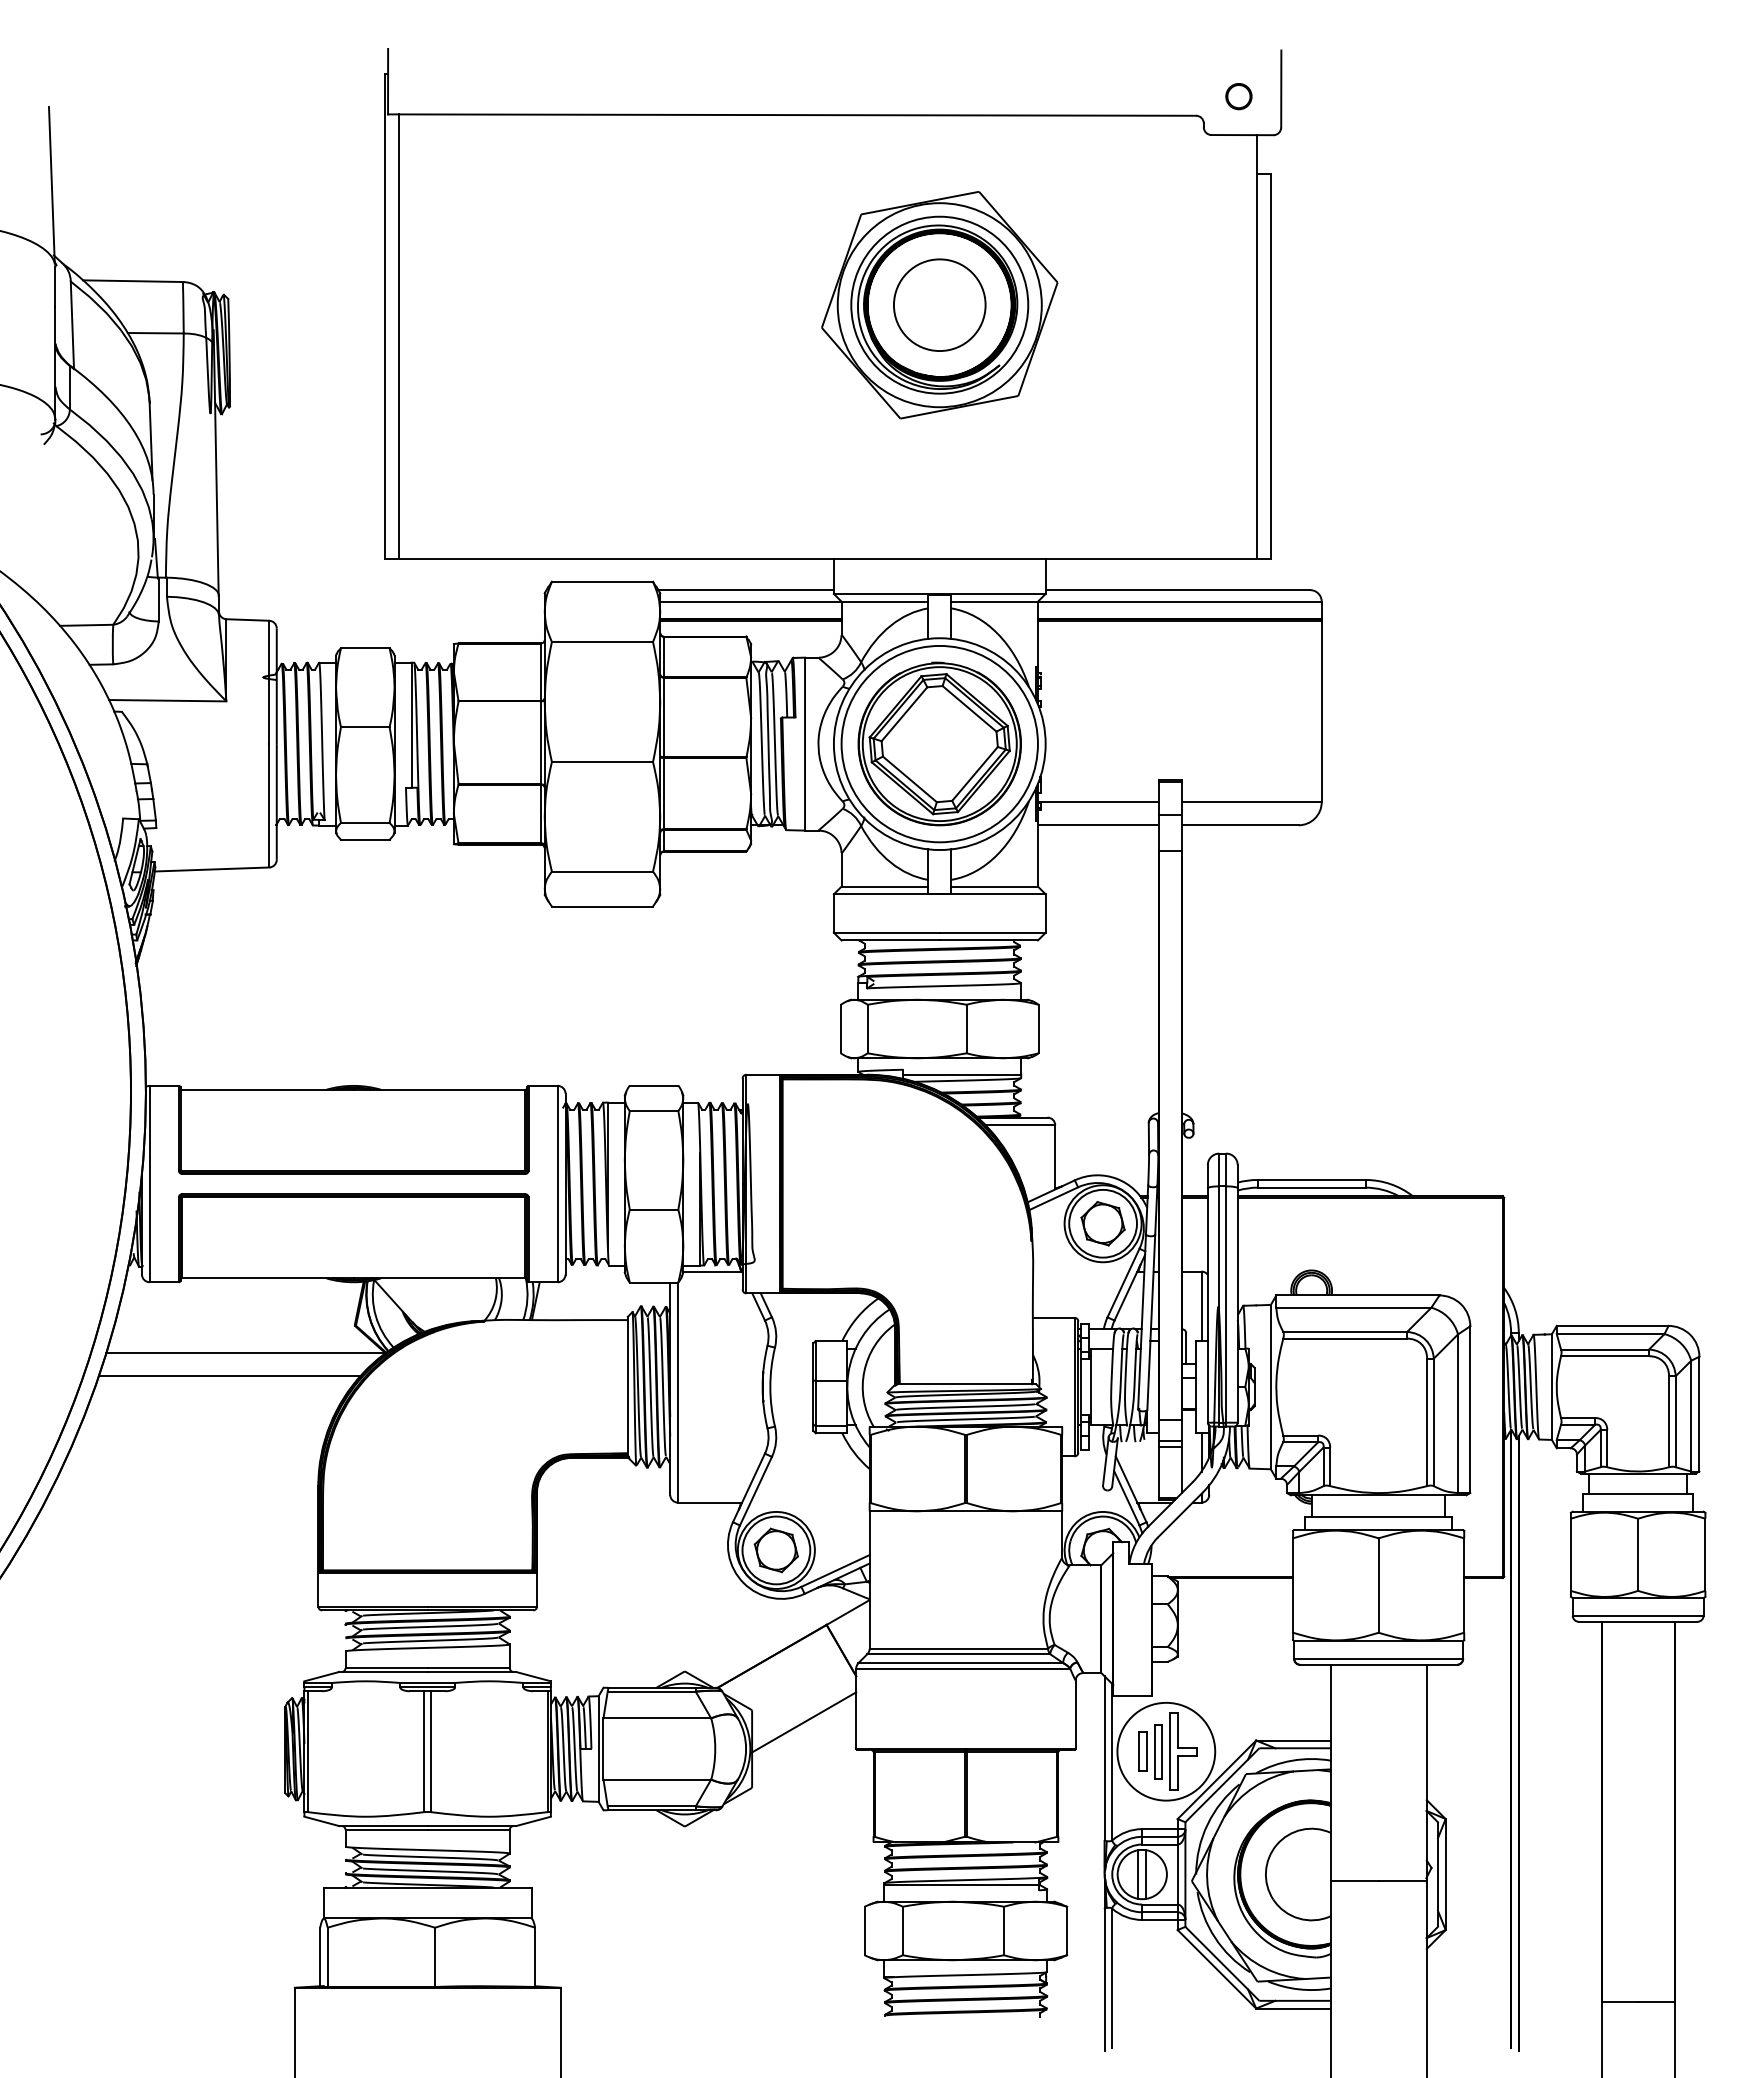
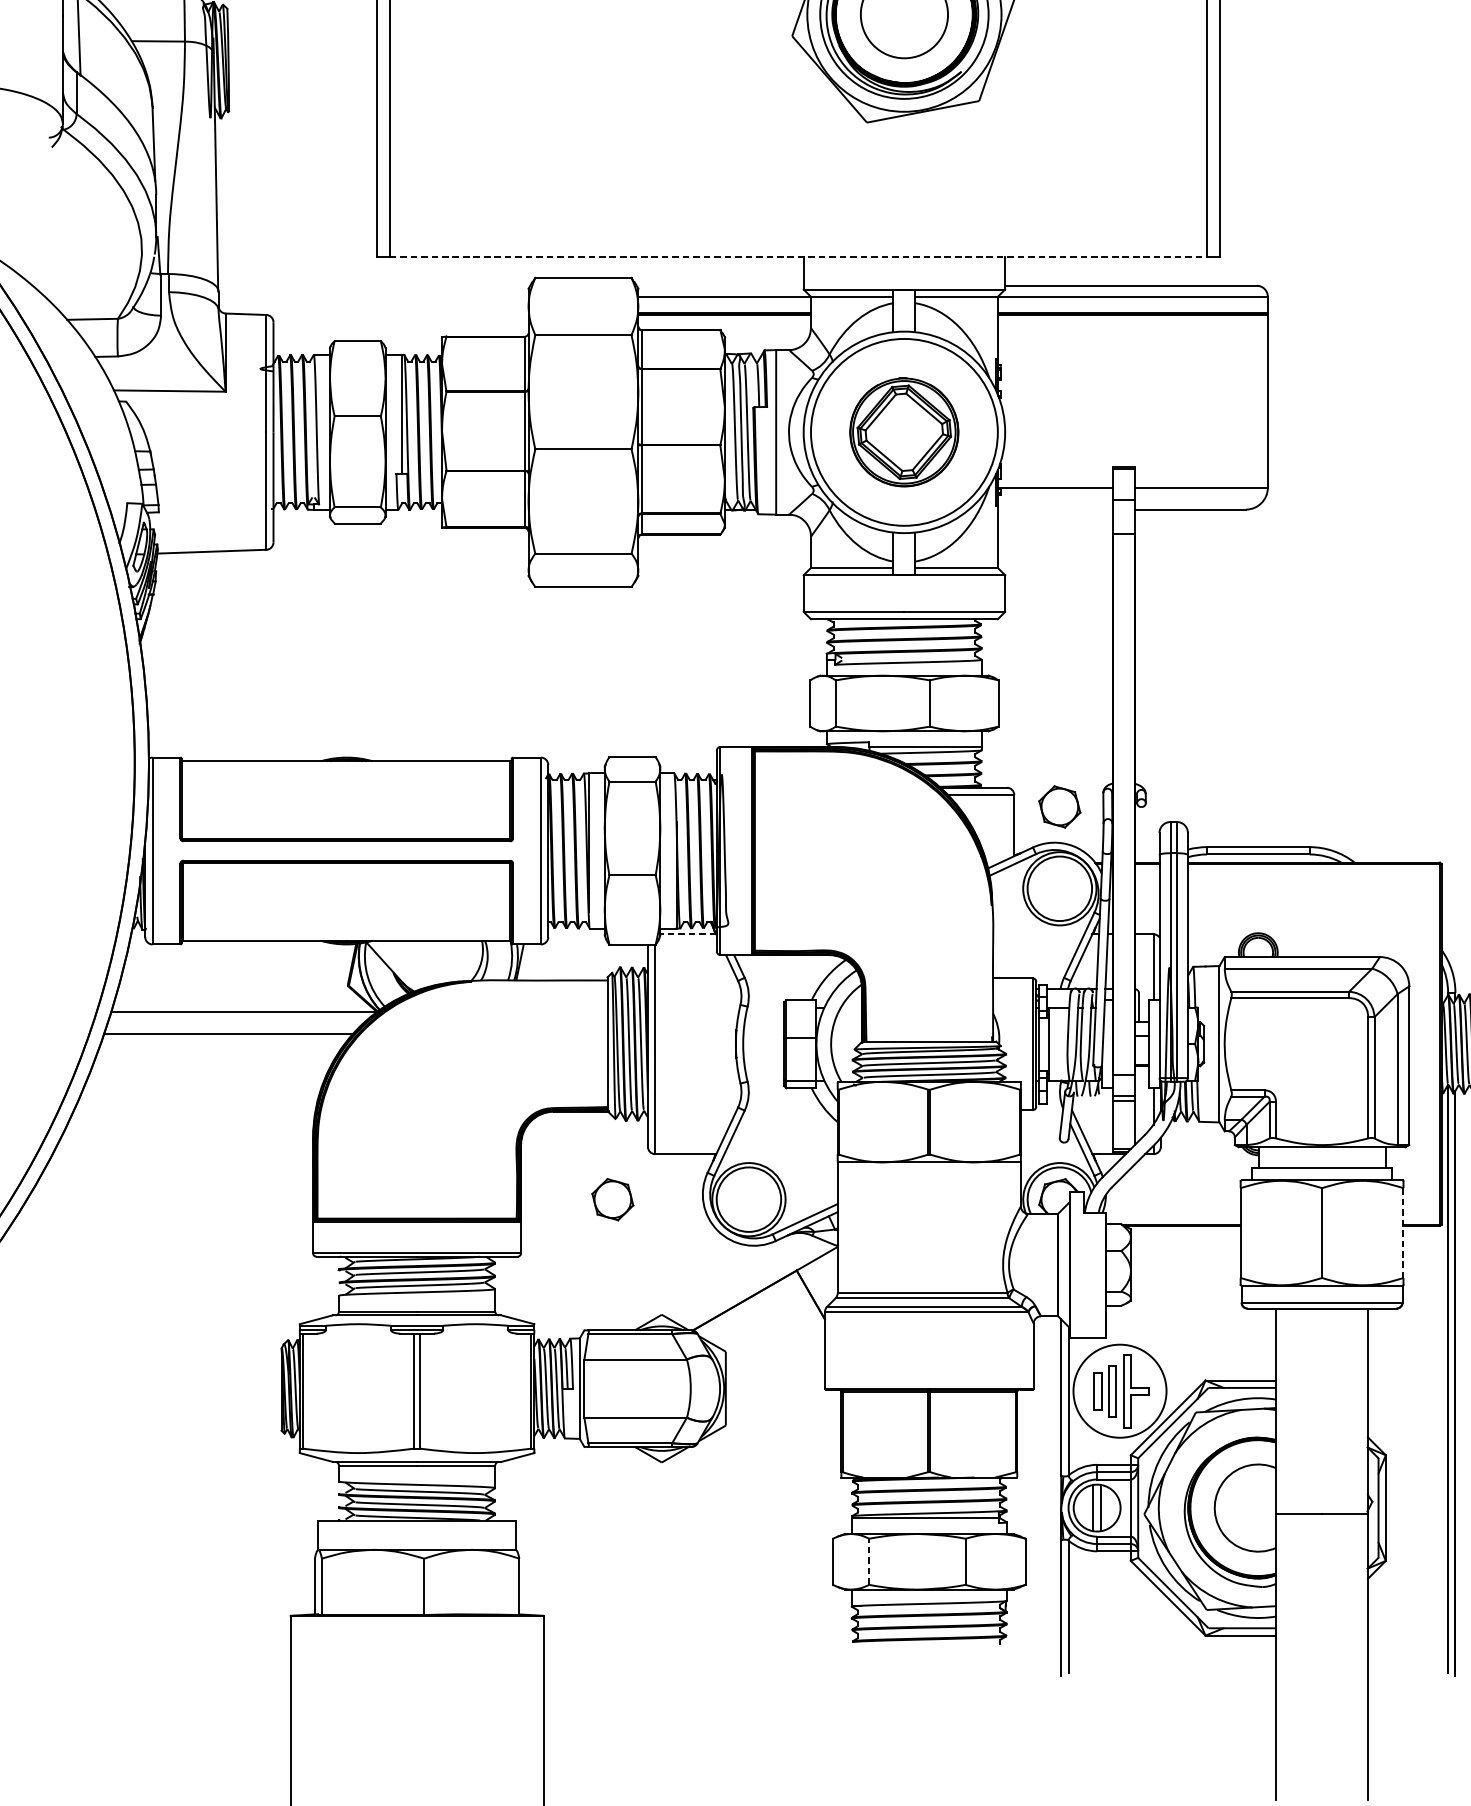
line: (828, 559) -> (798, 256), solid -> dashed
line: (745, 590) -> (719, 286), removed
part: (939, 743) -> (904, 431), size x0.7
line: (1098, 825) -> (1055, 509), removed
part: (1102, 1223) -> (1059, 806), moved
line: (712, 1271) -> (688, 934), solid -> dashed
part: (775, 1550) -> (612, 1199), moved
line: (1464, 1586) -> (1403, 1233), solid -> dashed
line: (803, 1722) -> (774, 1363), removed
line: (902, 1930) -> (868, 1561), solid -> dashed

